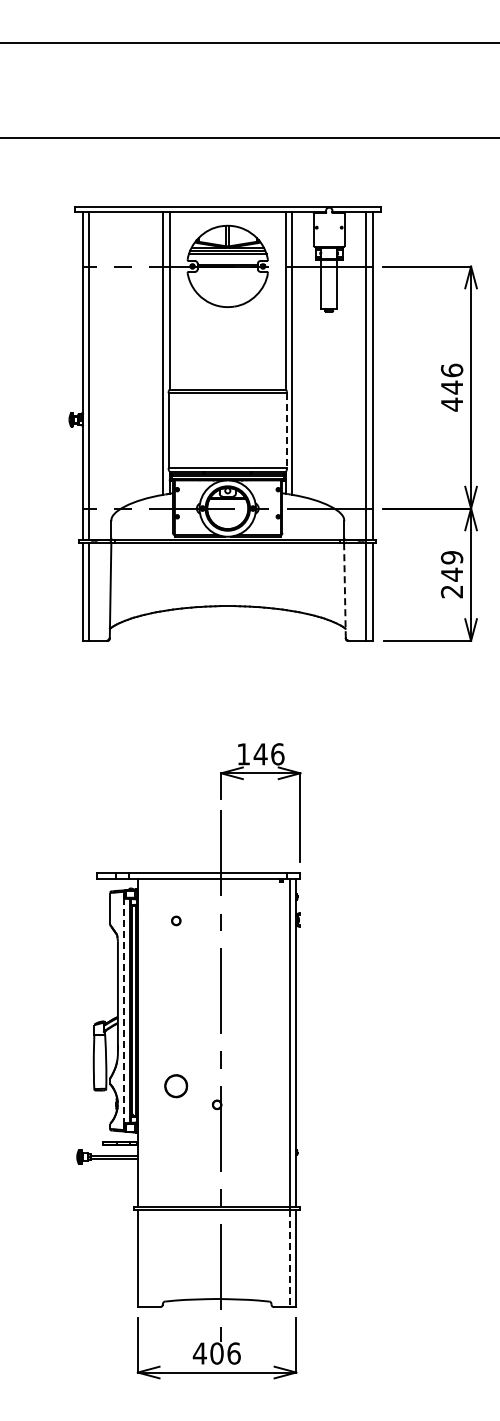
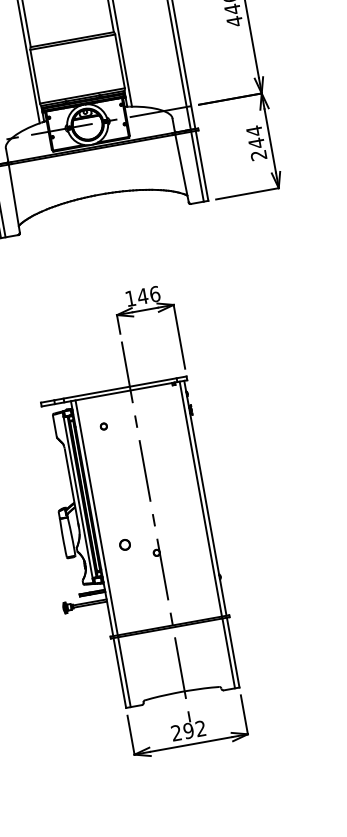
line: (287, 430) -> (120, 61), dashed -> solid
text: (452, 557) -> (254, 130), 249 -> 244
line: (344, 591) -> (181, 169), dashed -> solid
line: (124, 1011) -> (78, 498), dashed -> solid
part: (175, 1086) -> (124, 545), size x0.62
line: (144, 1092) -> (103, 553), added
line: (290, 1258) -> (229, 653), dashed -> solid
text: (216, 1353) -> (188, 730), 406 -> 292

